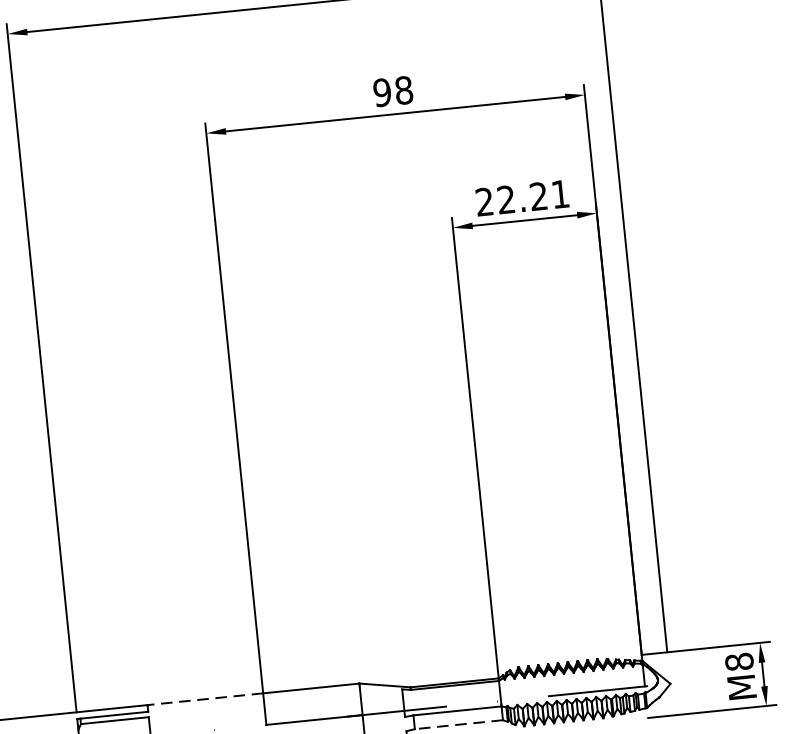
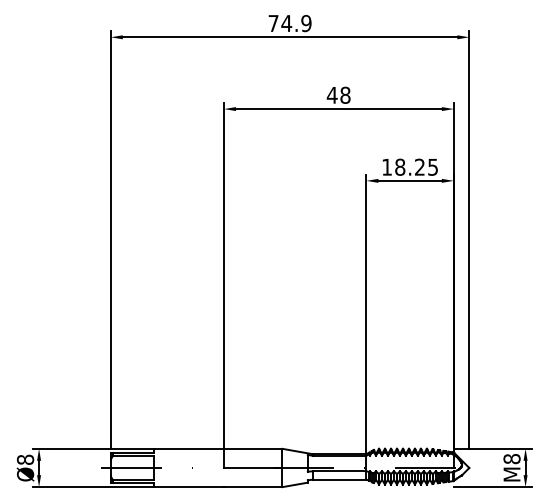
text: (380, 91) -> (331, 94), 98 -> 48
text: (521, 196) -> (409, 166), 22.21 -> 18.25
line: (204, 698) -> (188, 448), dashed -> solid
line: (458, 724) -> (339, 479), dashed -> solid

